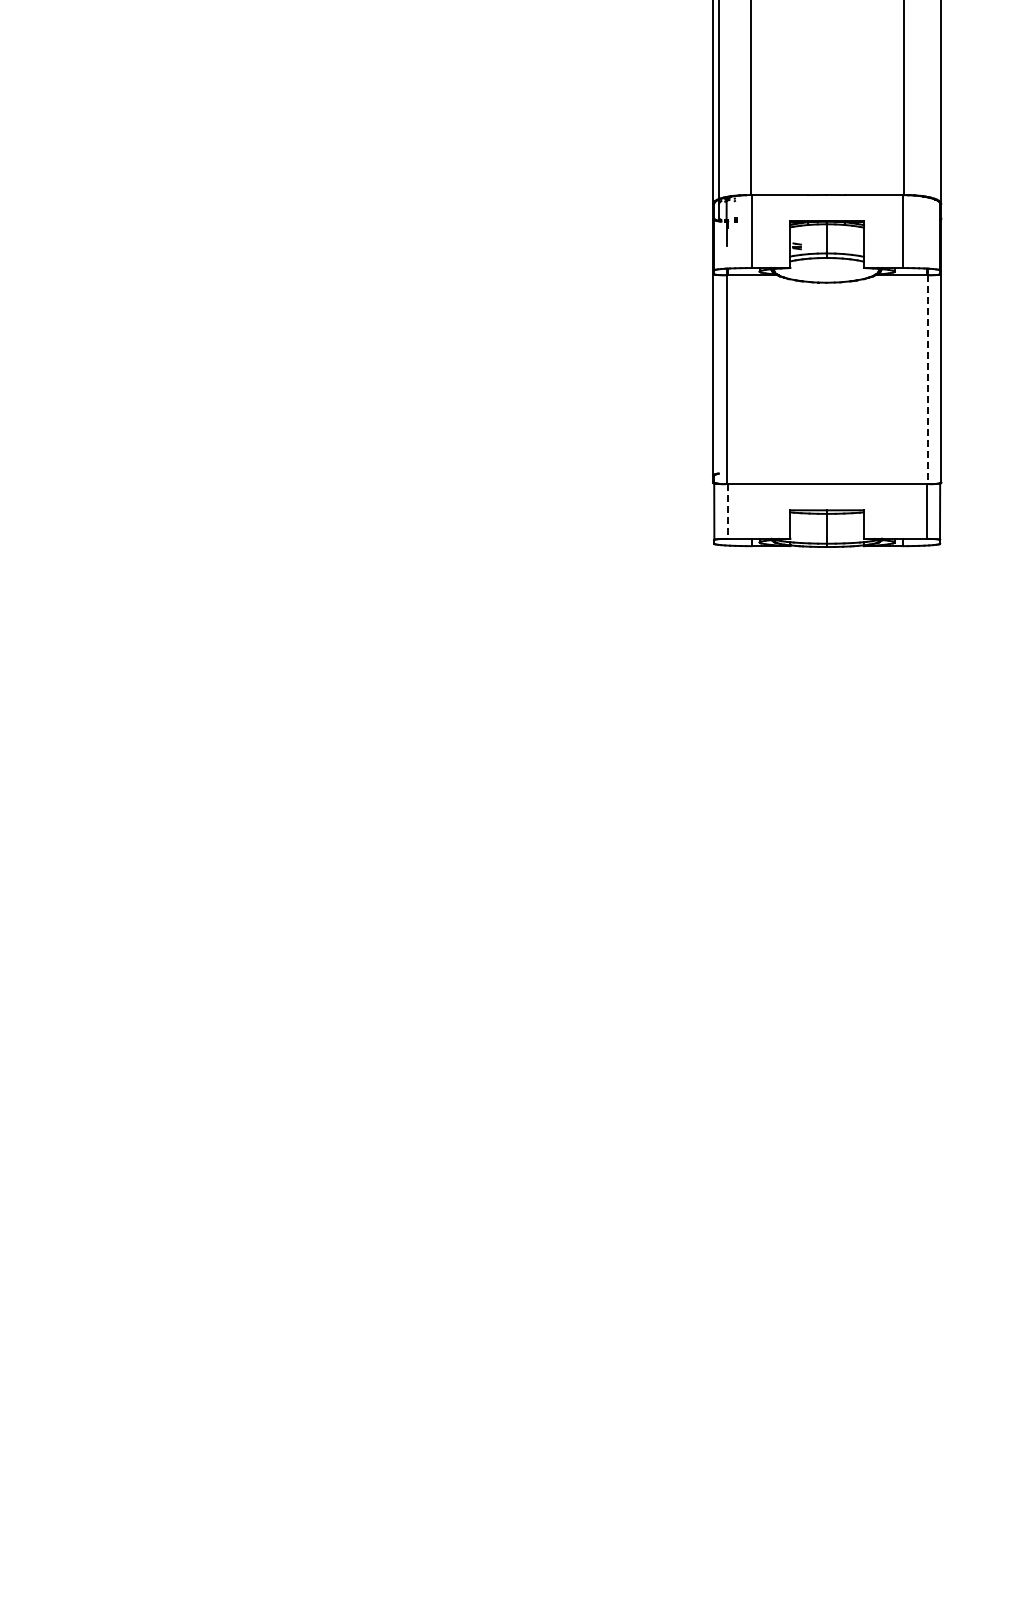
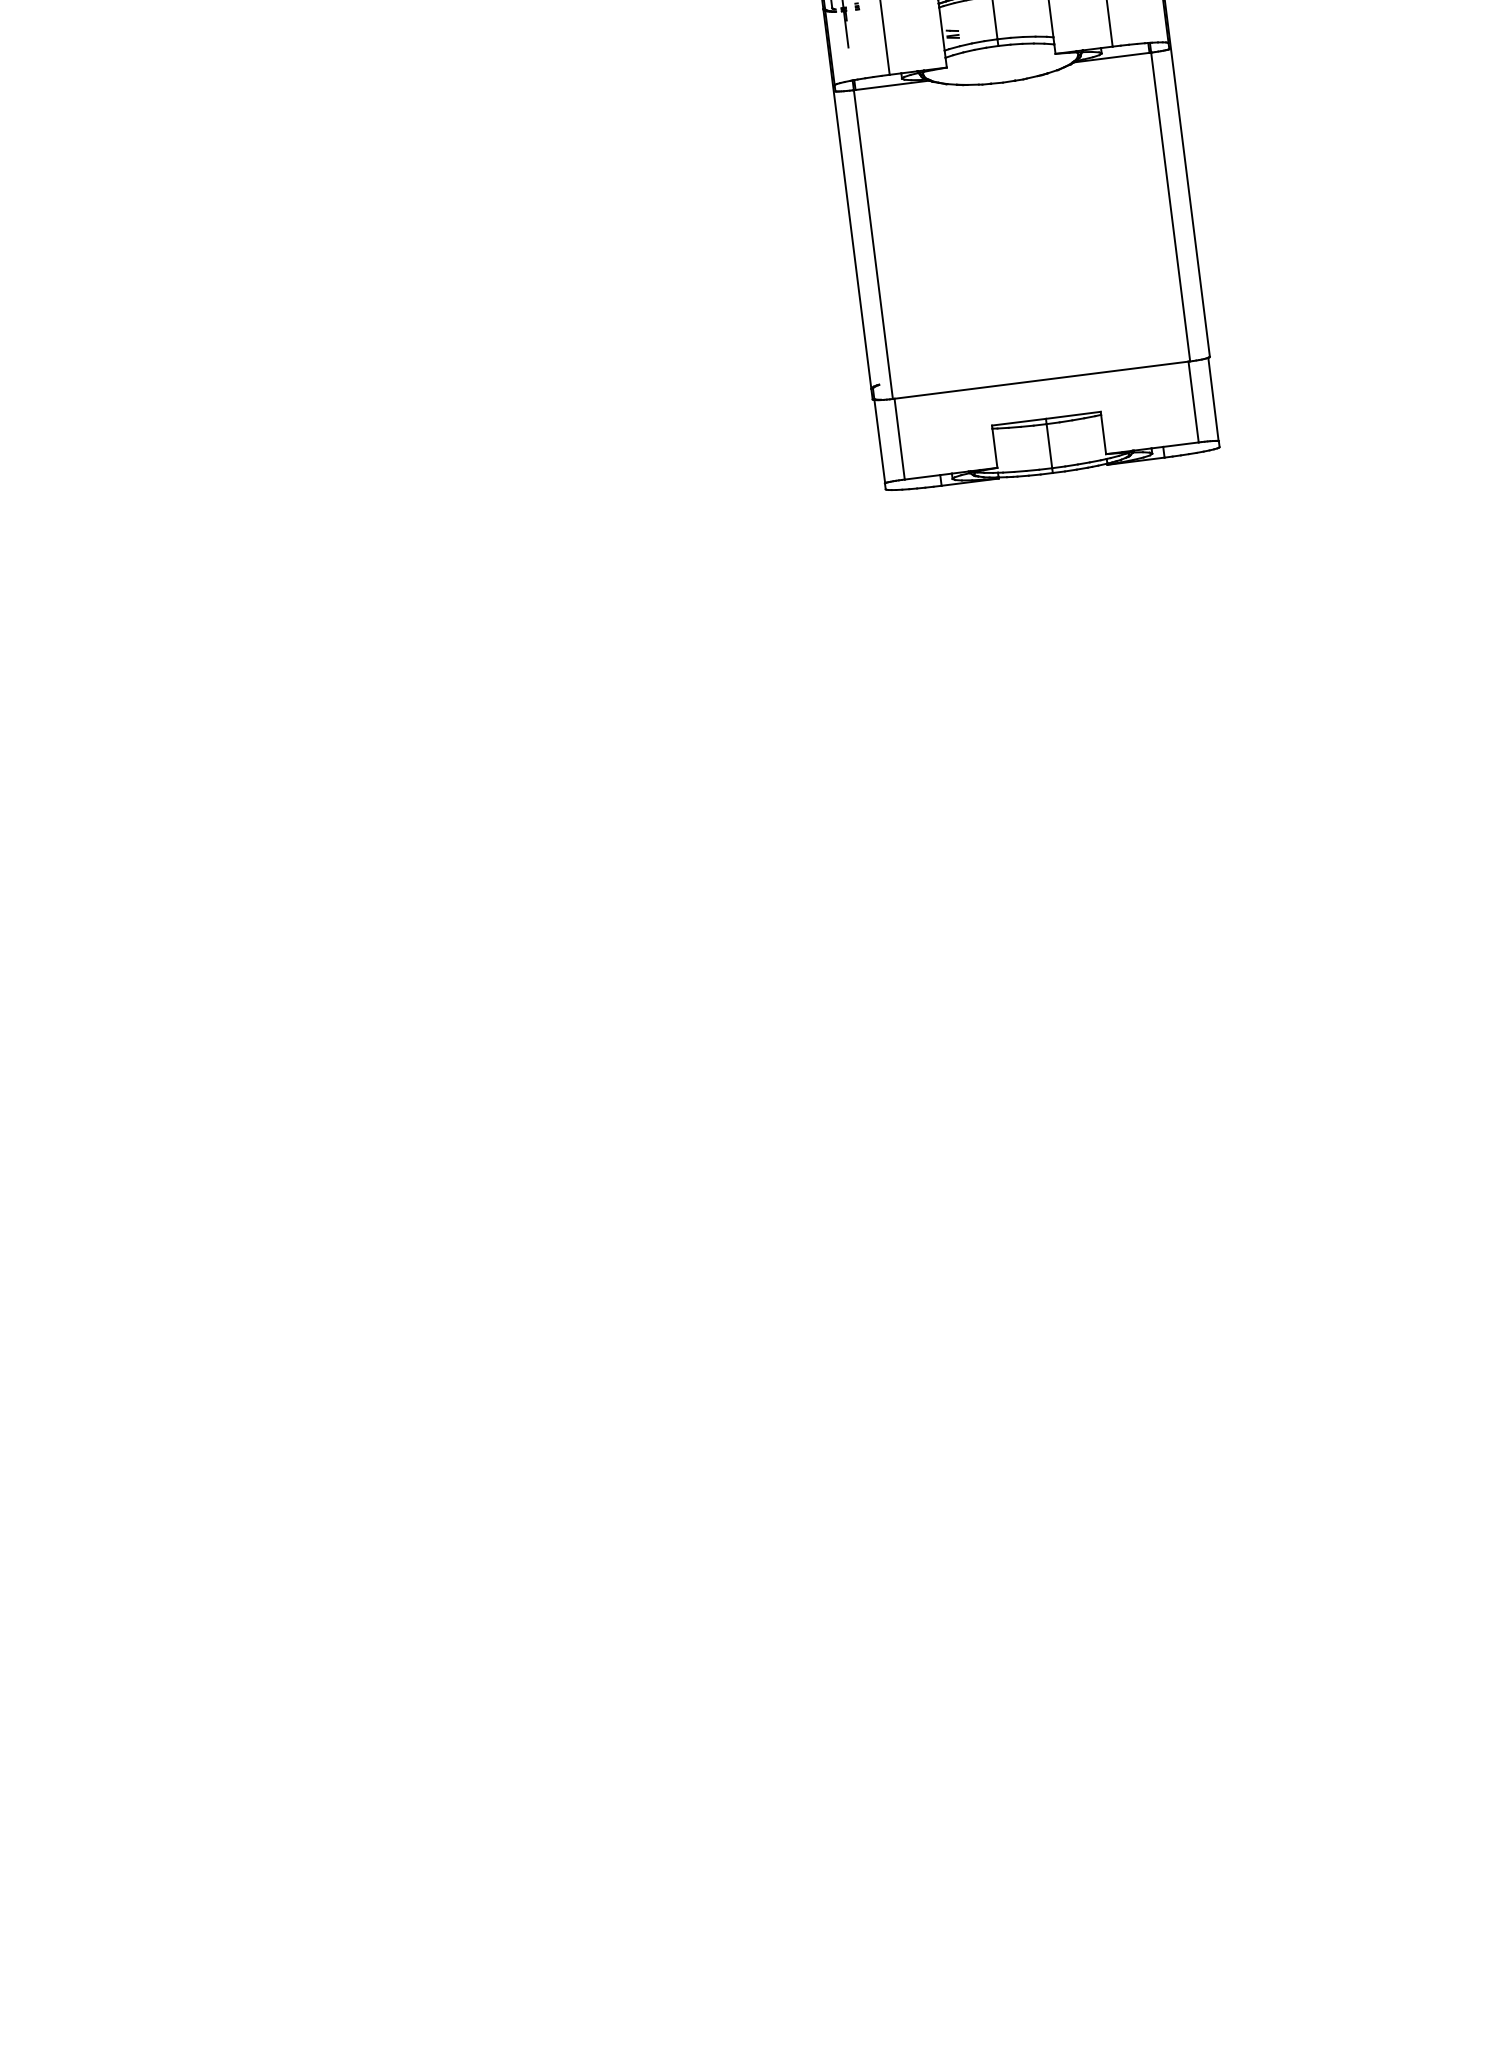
line: (927, 380) -> (1170, 208), dashed -> solid
line: (727, 512) -> (899, 440), dashed -> solid

